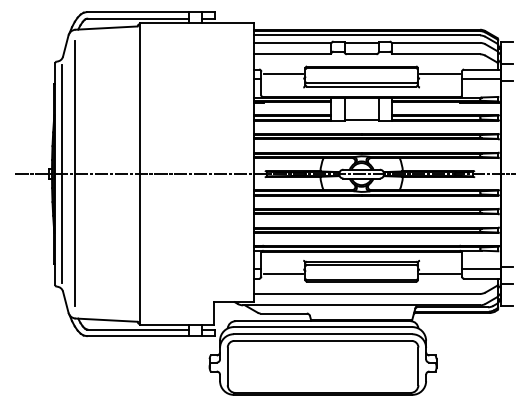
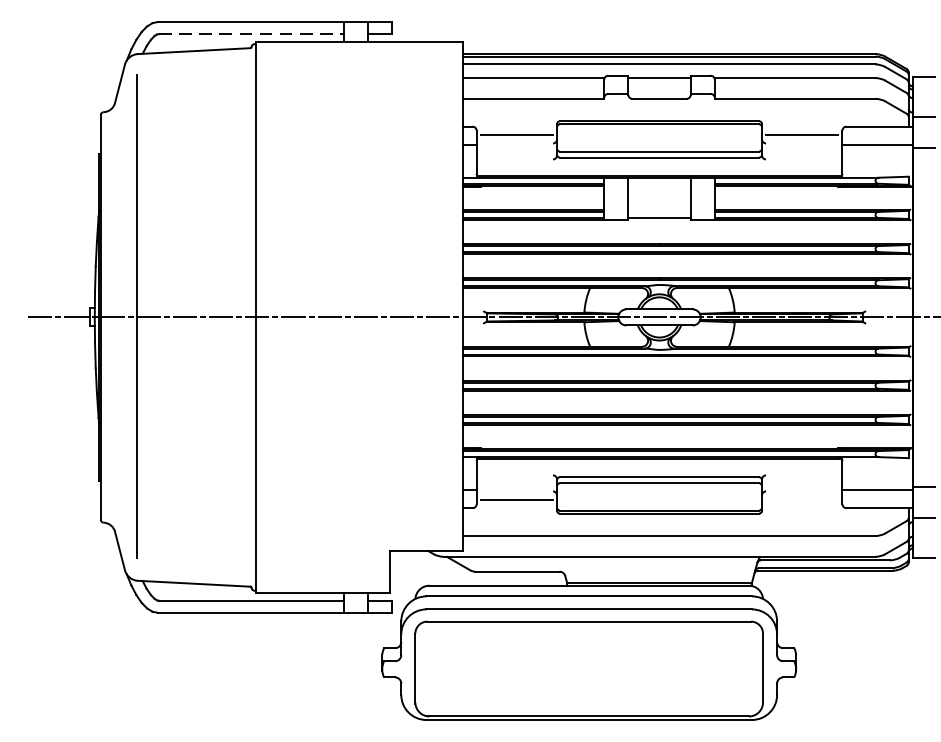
line: (138, 18) -> (252, 33), solid -> dashed
line: (61, 174) -> (112, 318), removed
line: (439, 274) -> (801, 500), removed

